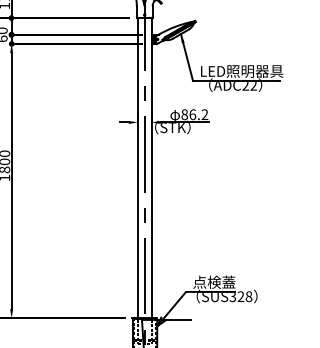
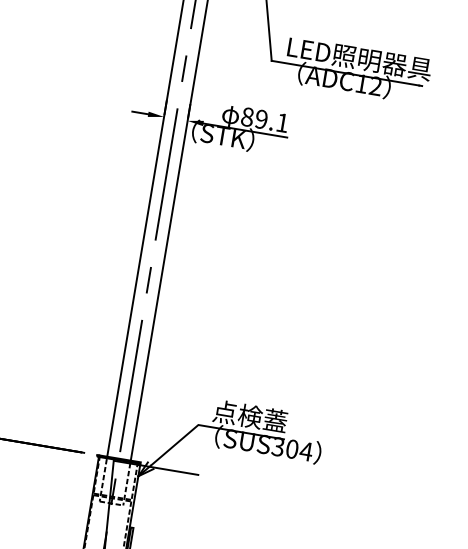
text: (245, 84) -> (361, 82), ADC22 -> ADC12
text: (198, 114) -> (271, 120), 86.2 -> 89.1
text: (244, 296) -> (298, 449), SUS328 -> SUS304

